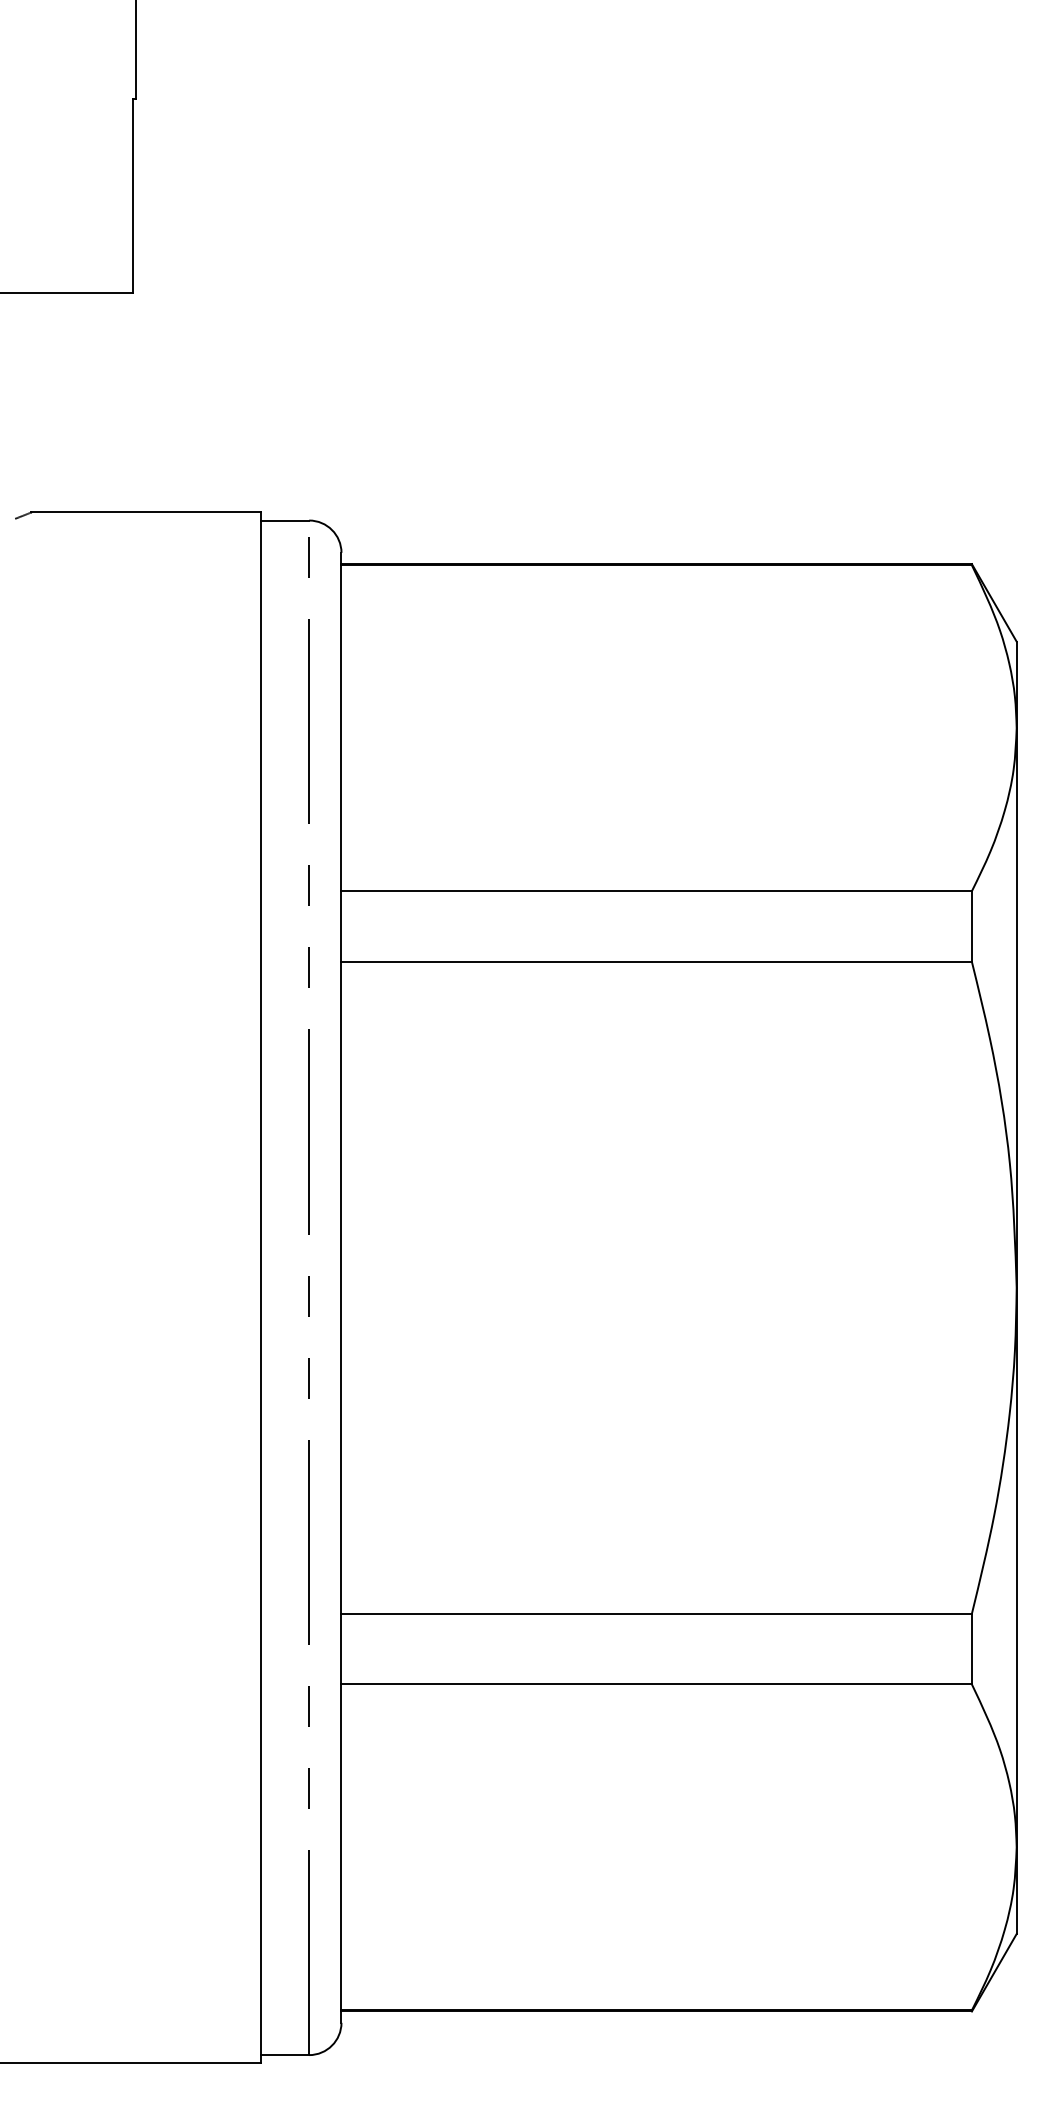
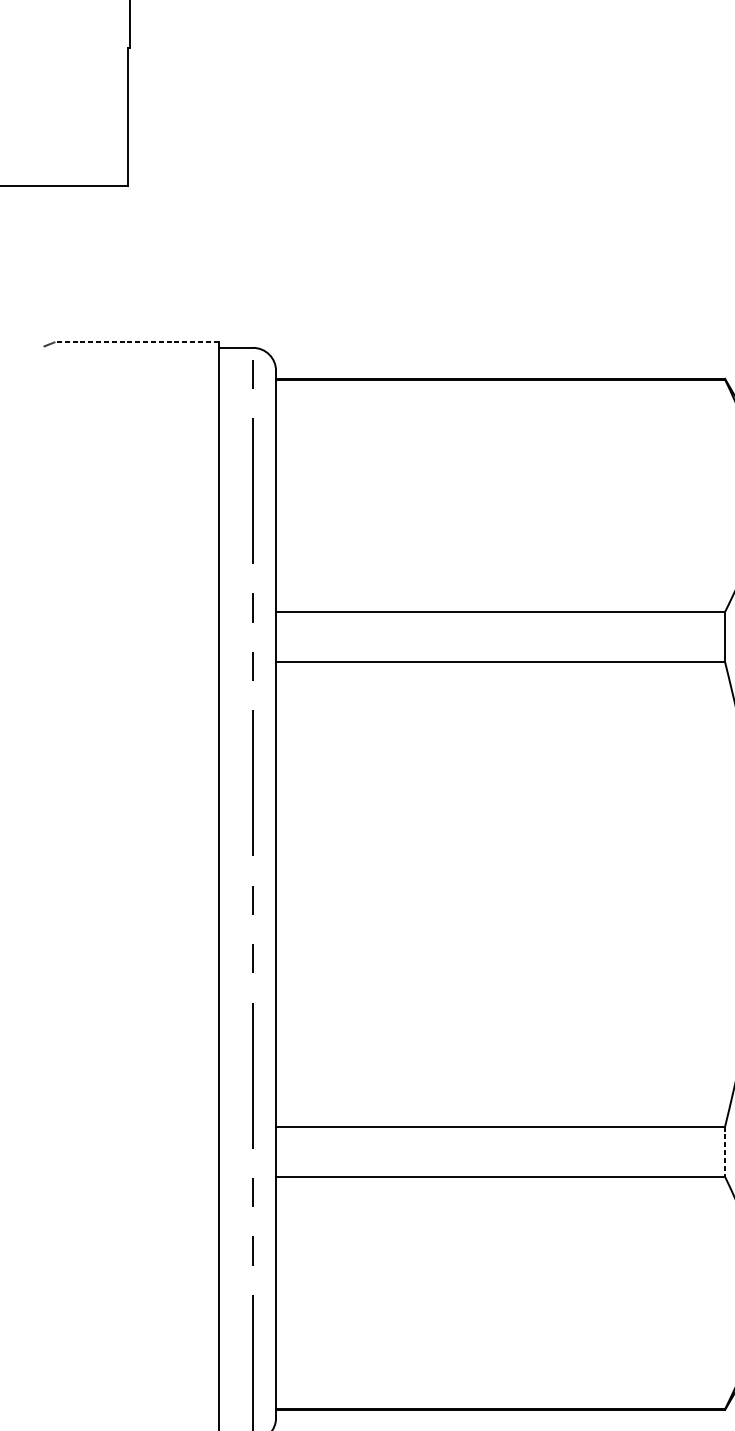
line: (146, 512) -> (137, 342), solid -> dashed
line: (971, 1649) -> (724, 1152), solid -> dashed

